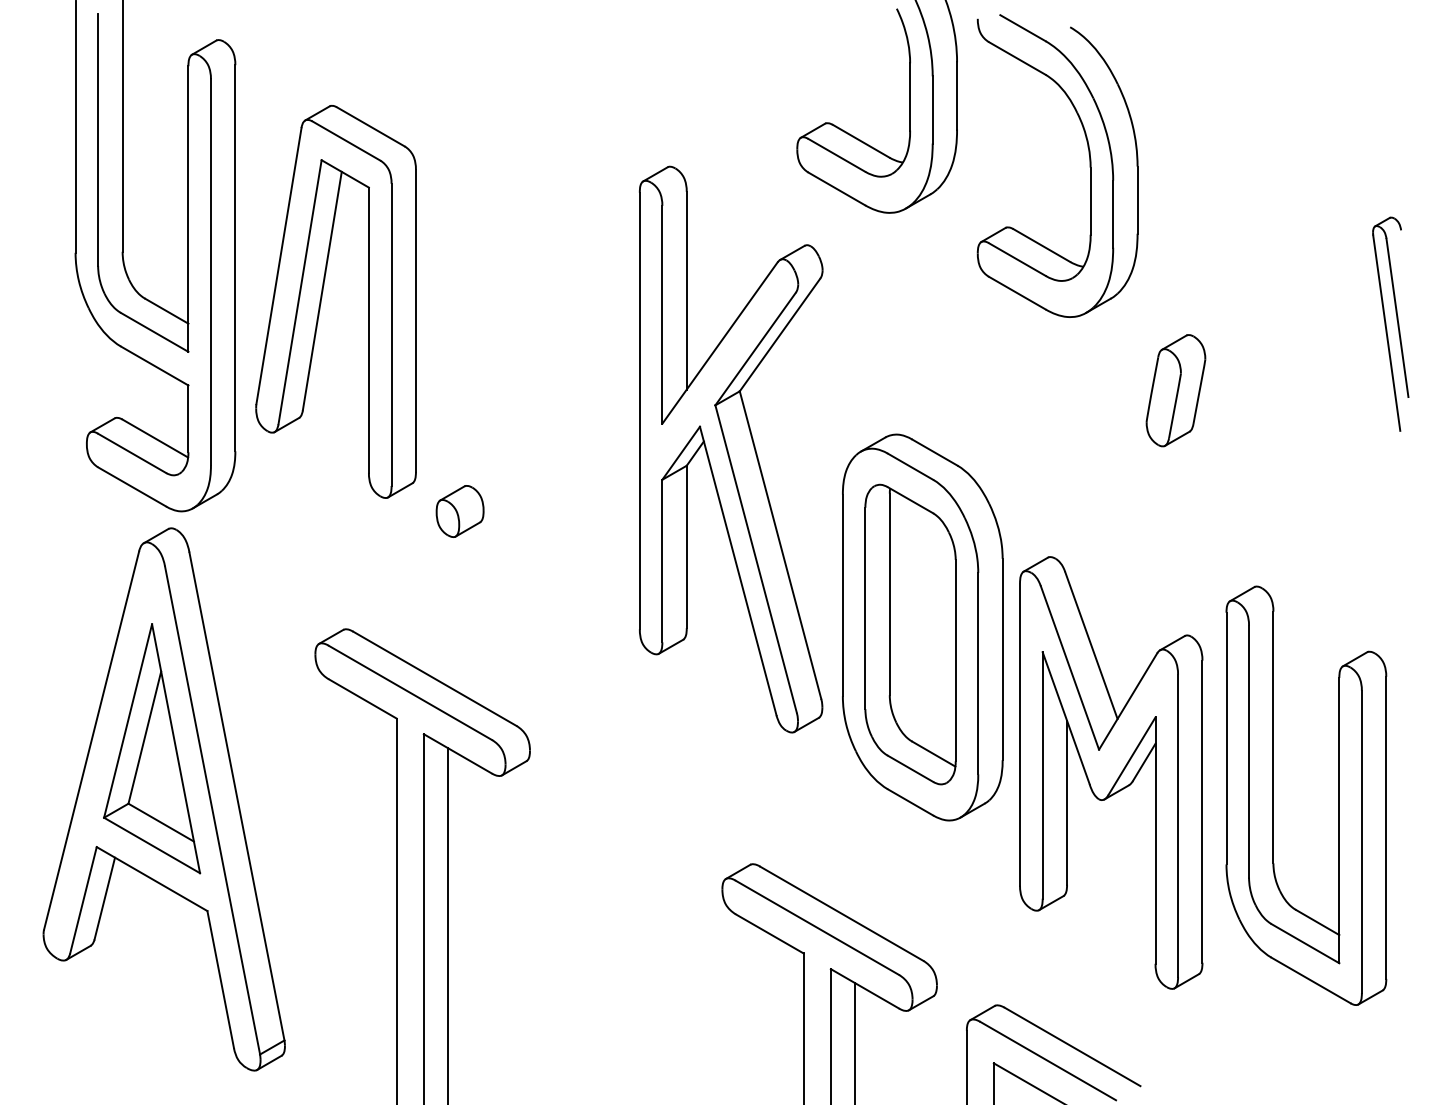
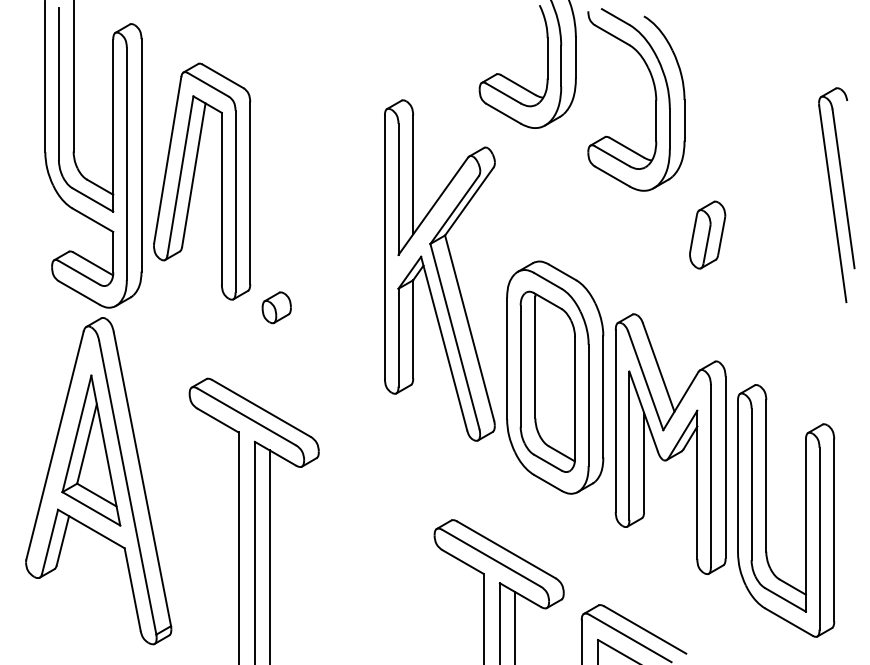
part: (1390, 323) -> (836, 194), size x1.67
part: (1110, 771) -> (670, 443), moved
part: (1338, 795) -> (805, 510), moved

